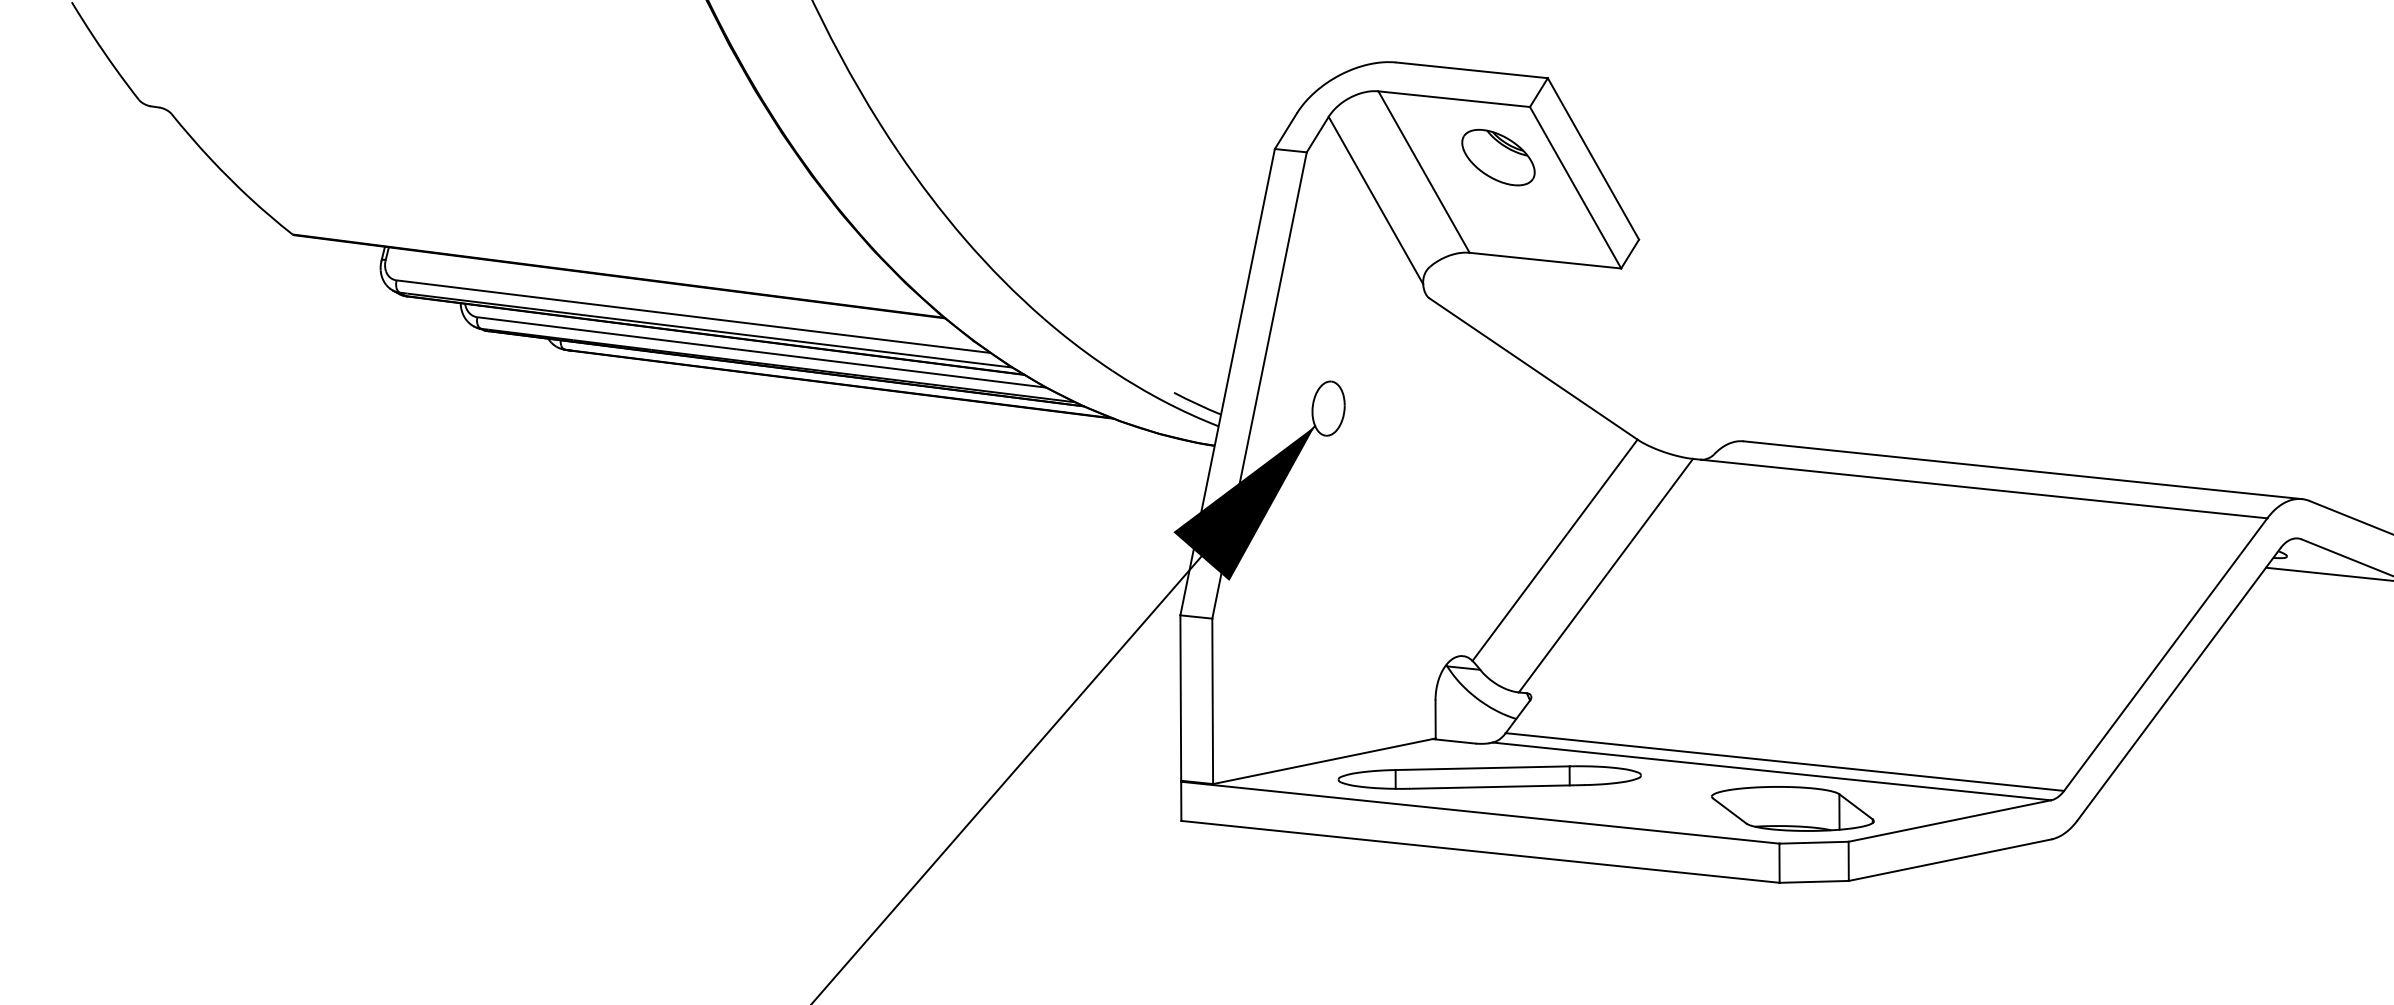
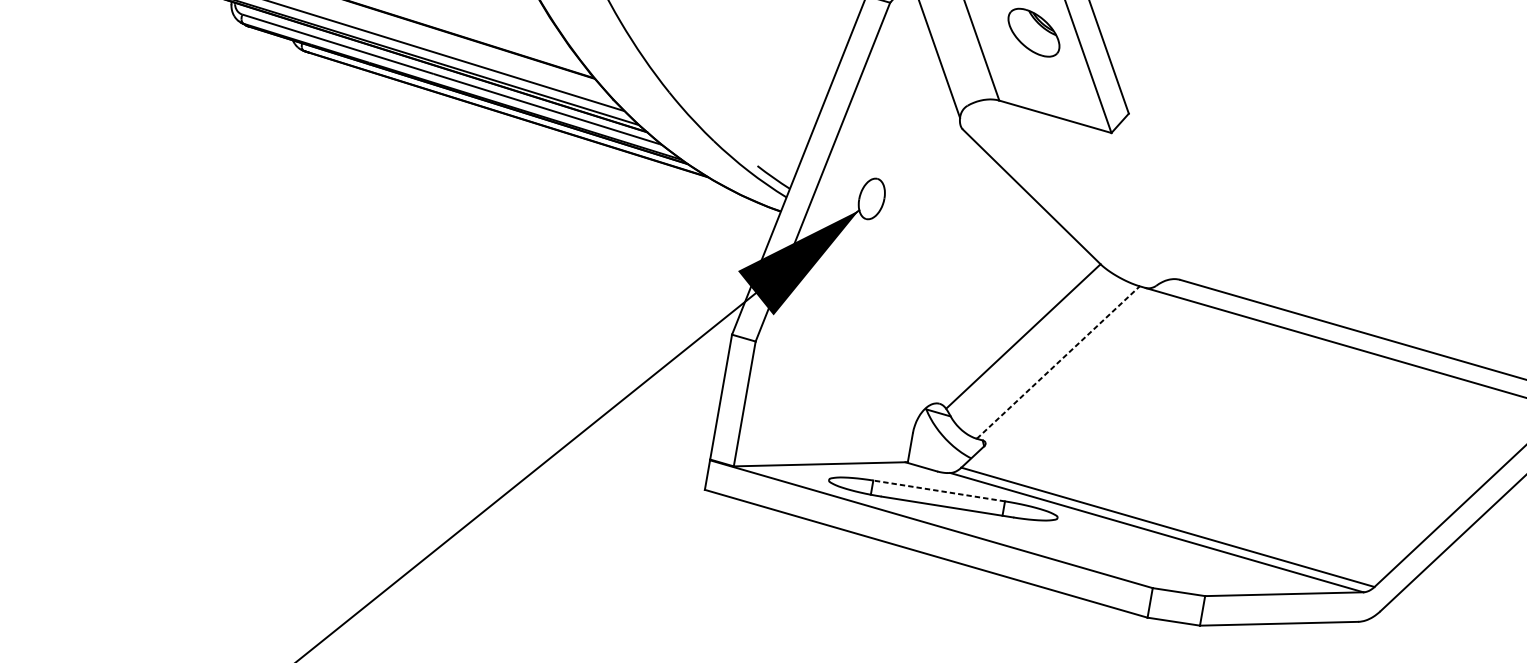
line: (1605, 575) -> (1057, 362), solid -> dashed
line: (1482, 768) -> (939, 491), solid -> dashed
part: (1792, 808) -> (1167, 563), removed

